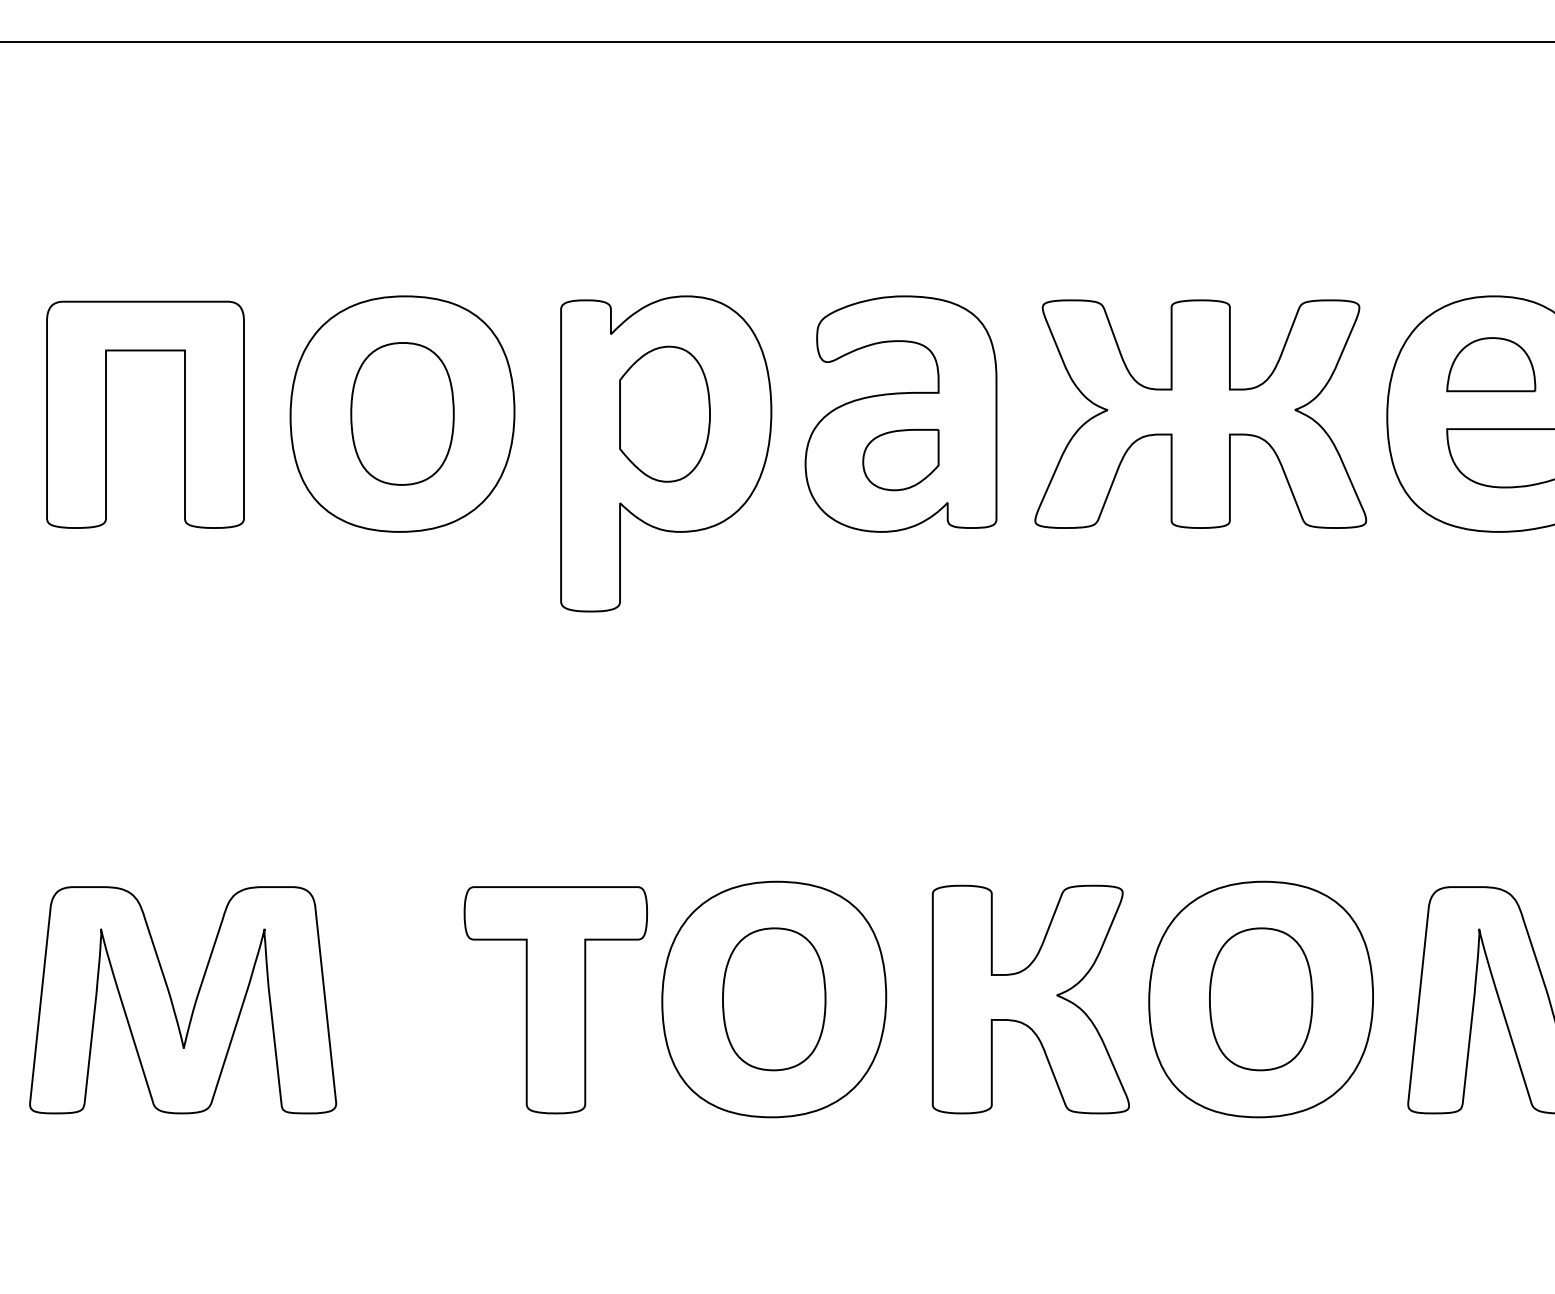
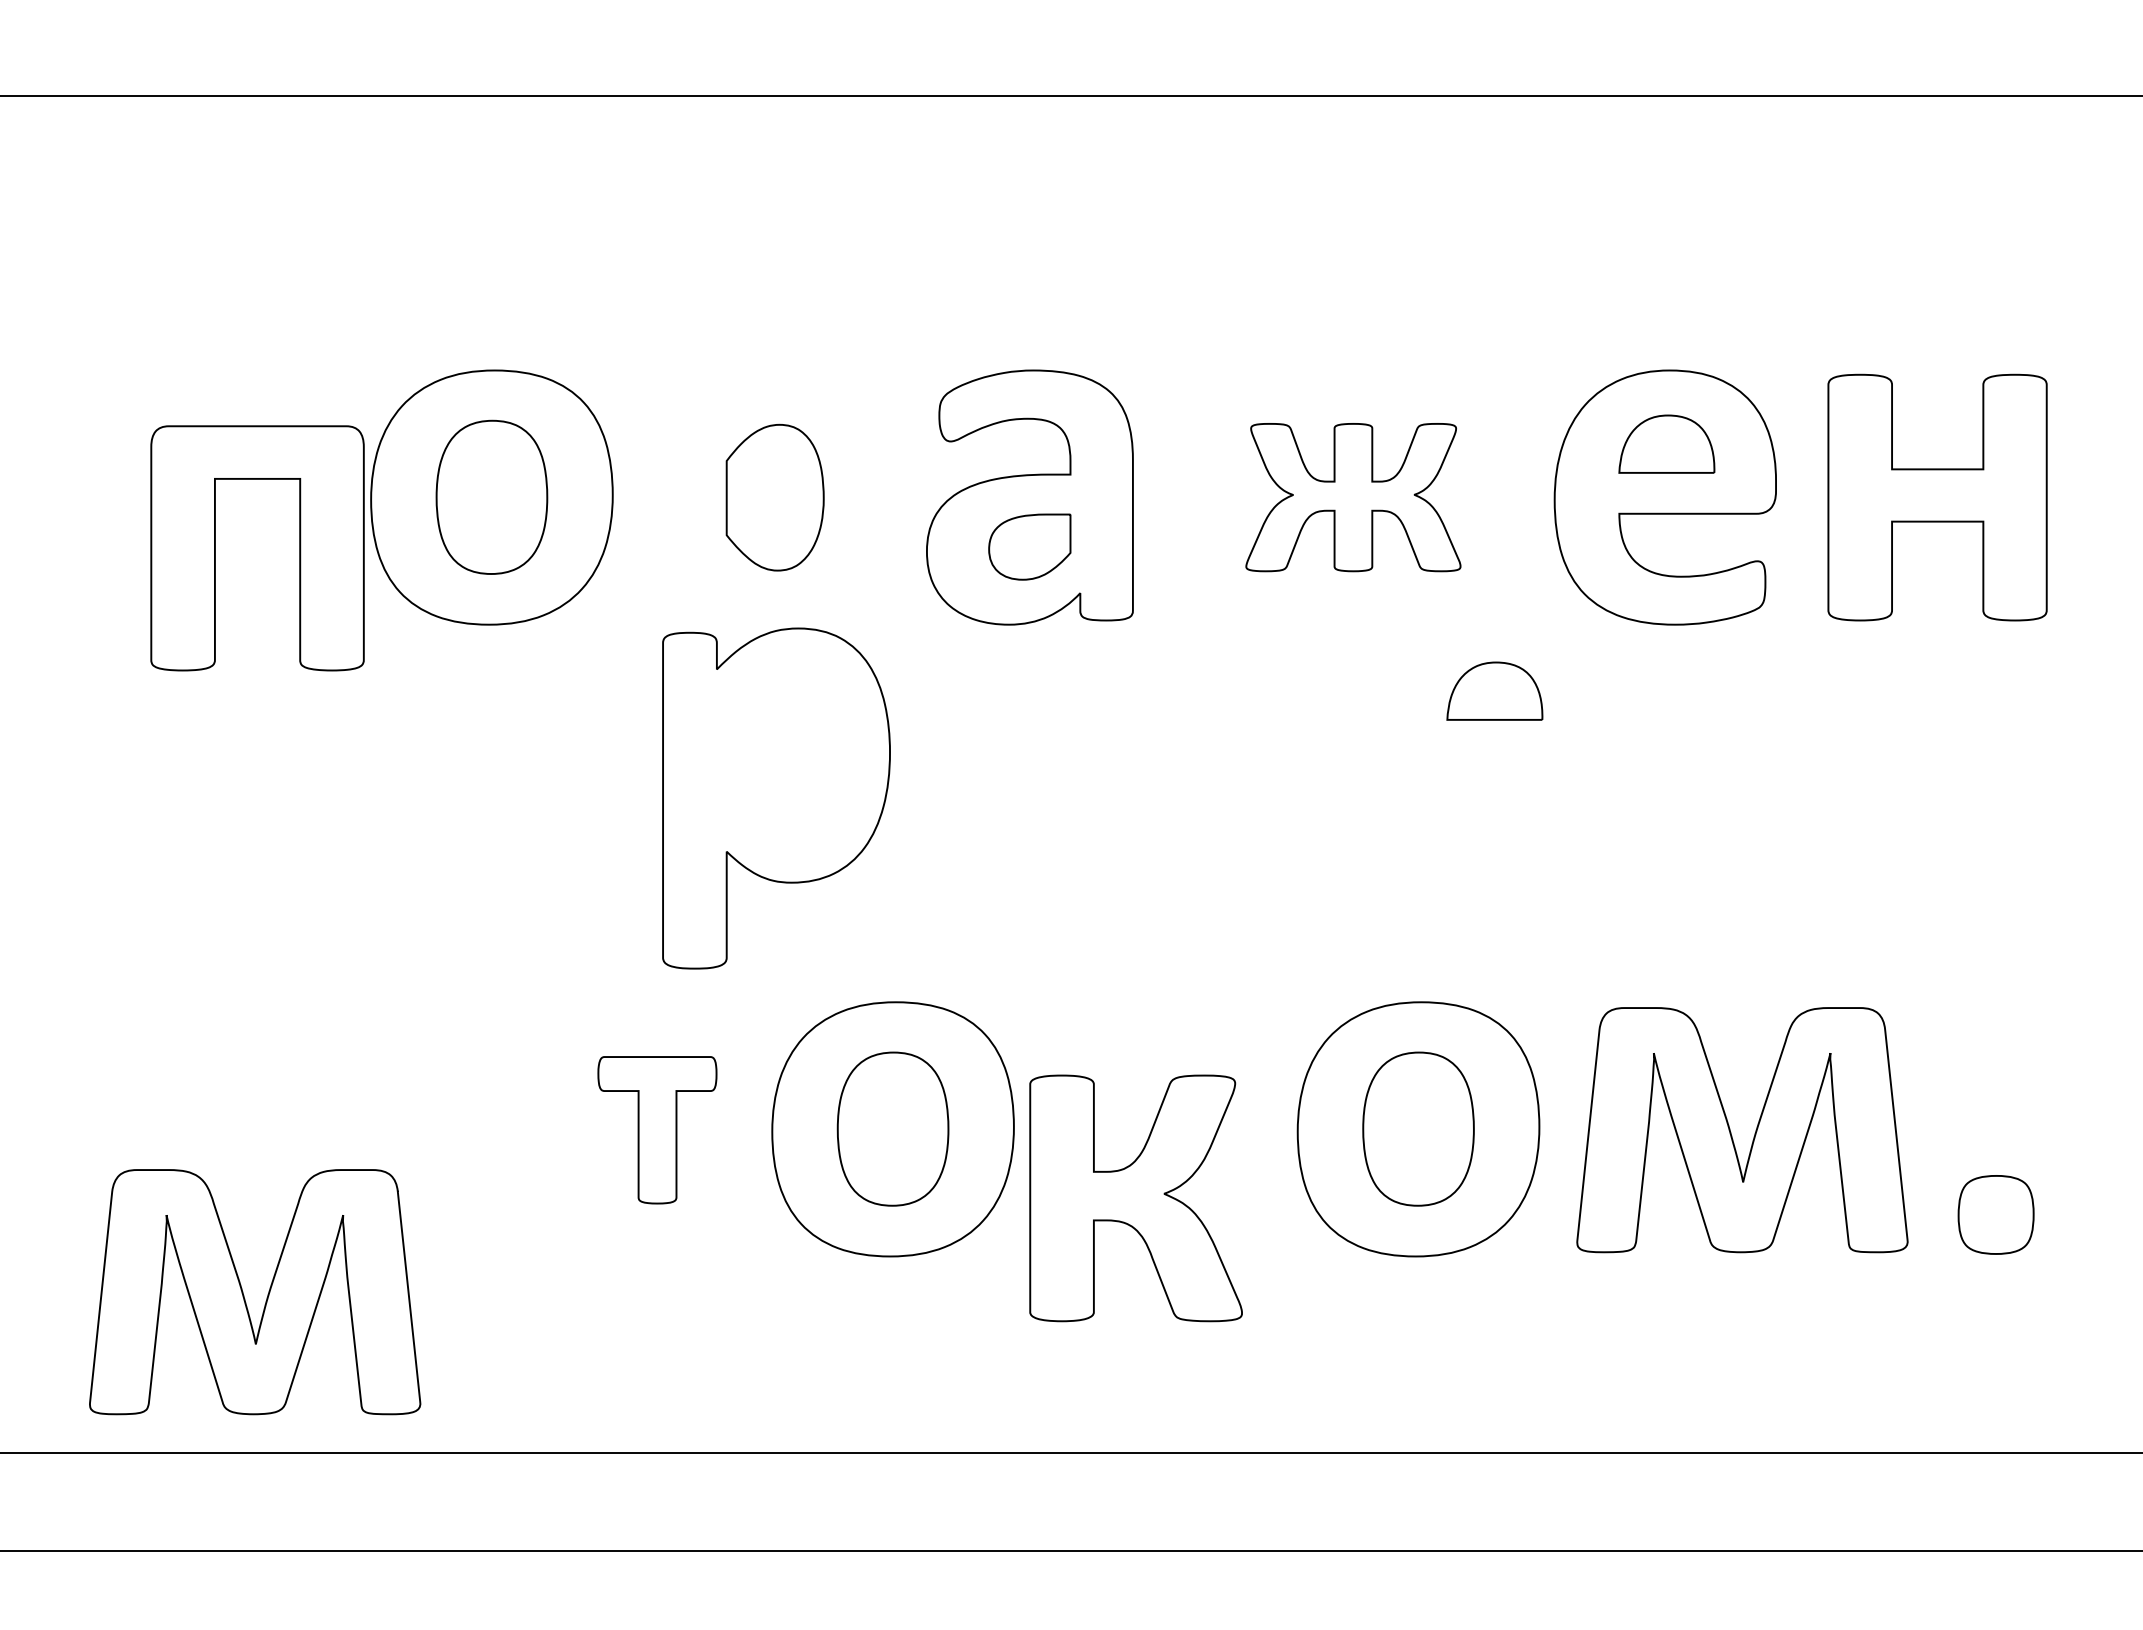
part: (106, 414) -> (215, 548), moved
part: (1200, 414) -> (1353, 497), size x0.6
part: (666, 453) -> (776, 798), moved
part: (1331, 592) -> (1494, 690), added
part: (1030, 999) -> (1135, 1198), moved
part: (555, 1000) -> (657, 1130), size x0.6
part: (173, 1003) -> (244, 1295), moved

